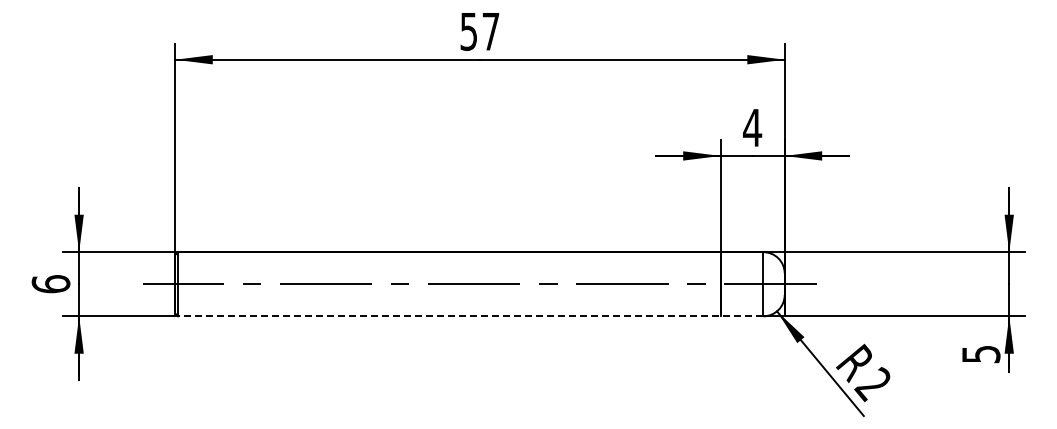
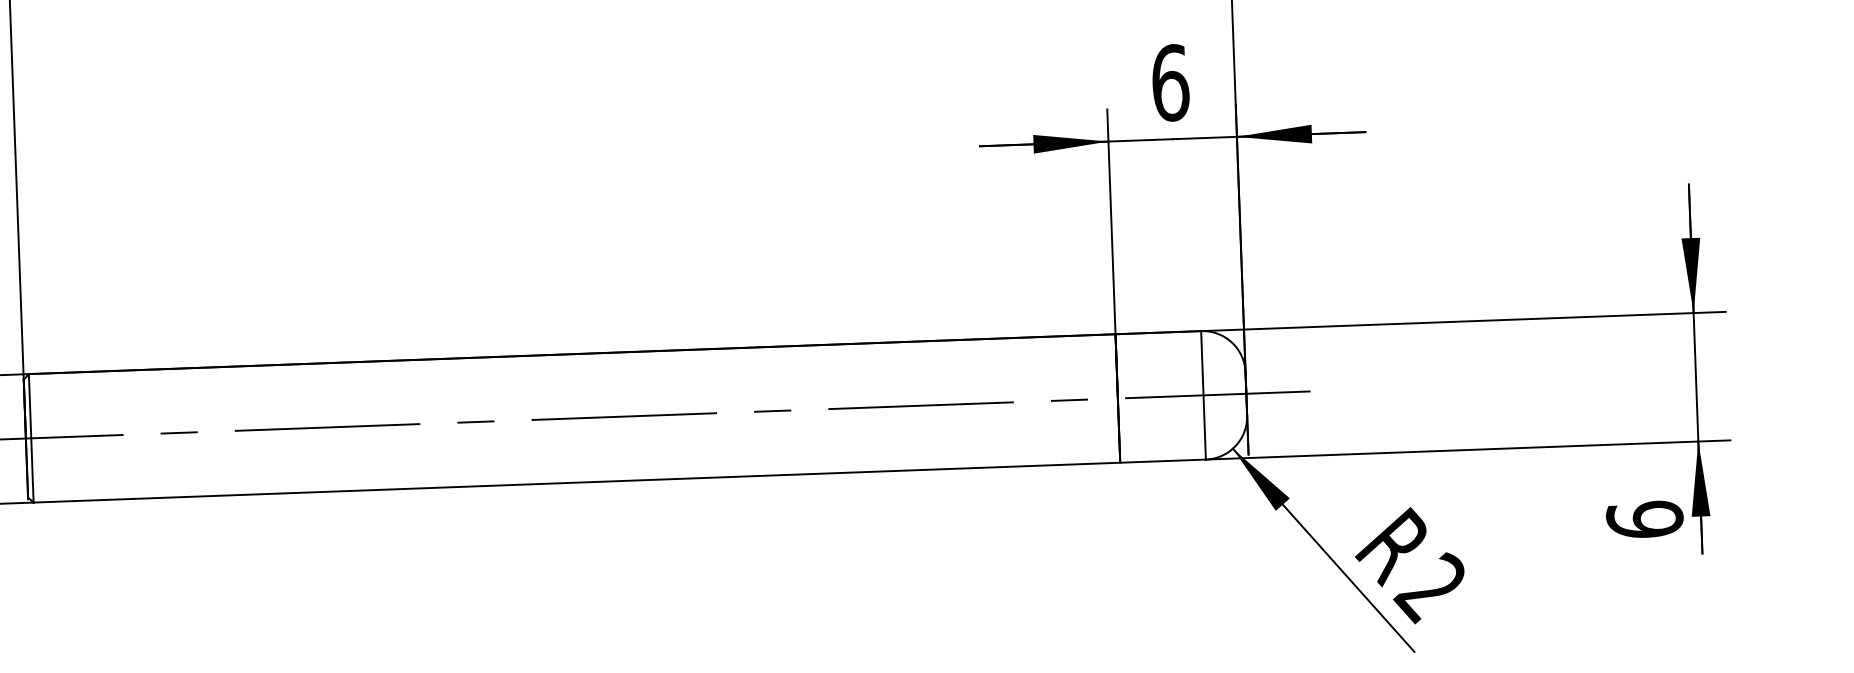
text: (752, 127) -> (1170, 82), 4 -> 6
line: (470, 316) -> (619, 481), dashed -> solid
text: (980, 354) -> (1643, 520), 5 -> 6

